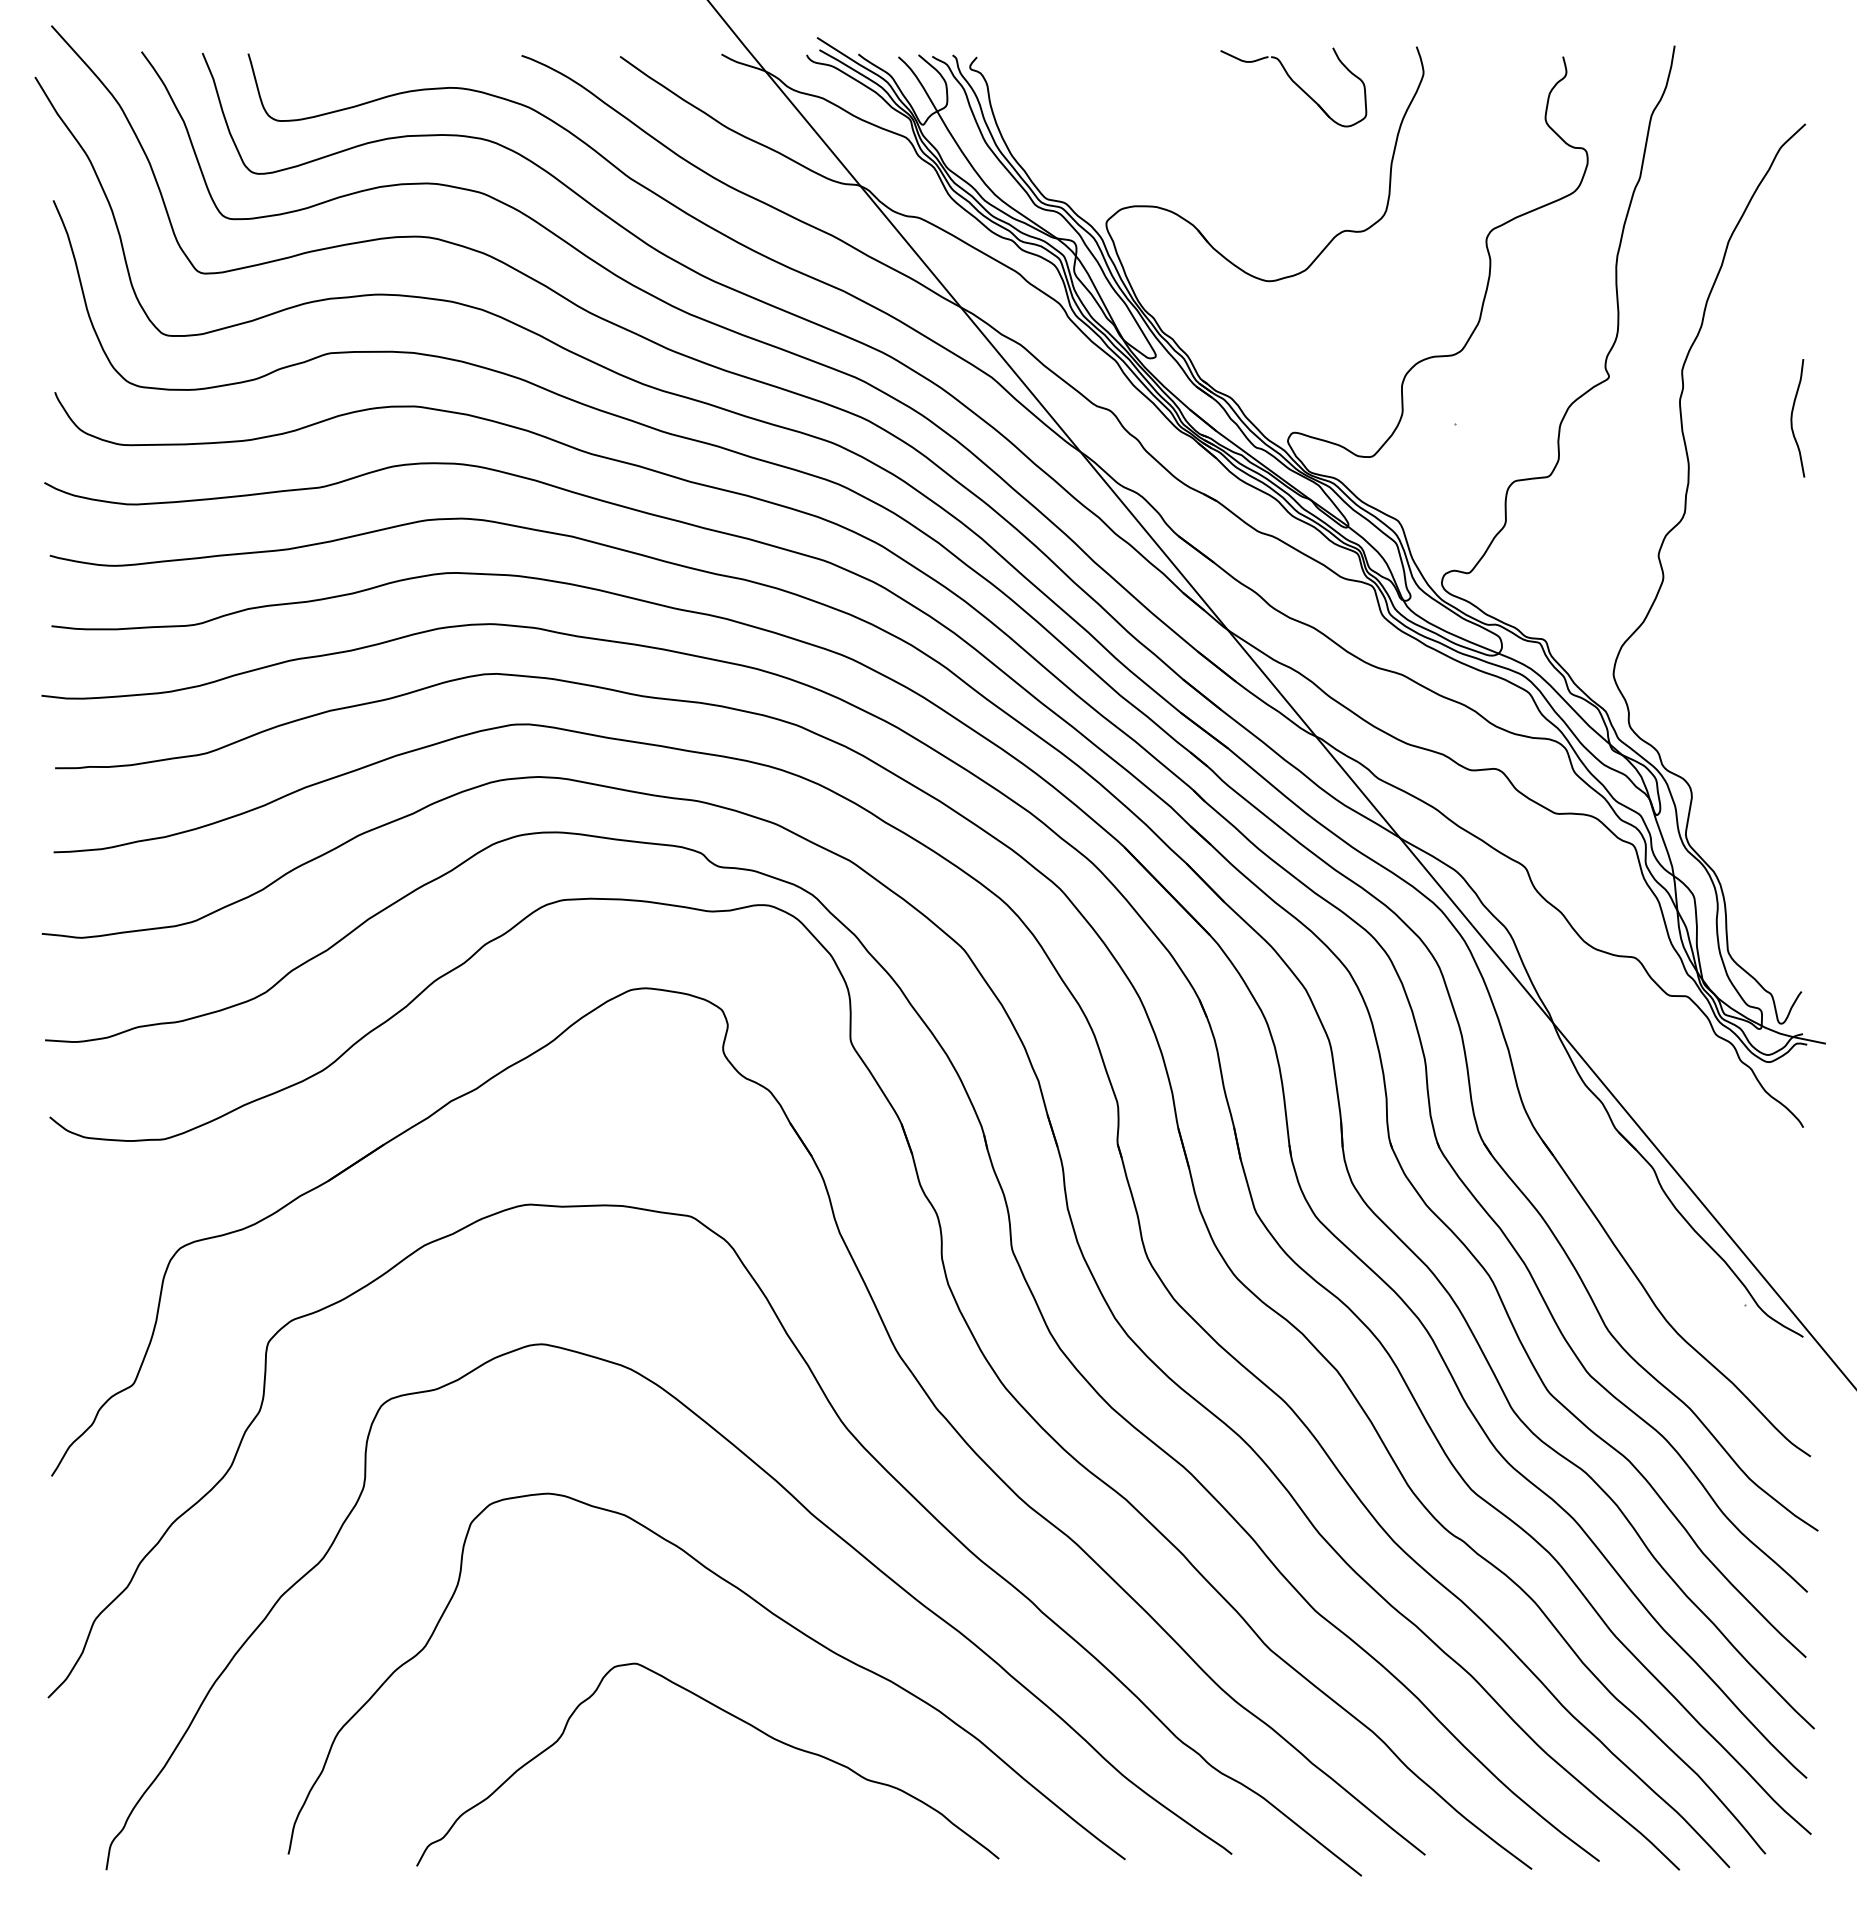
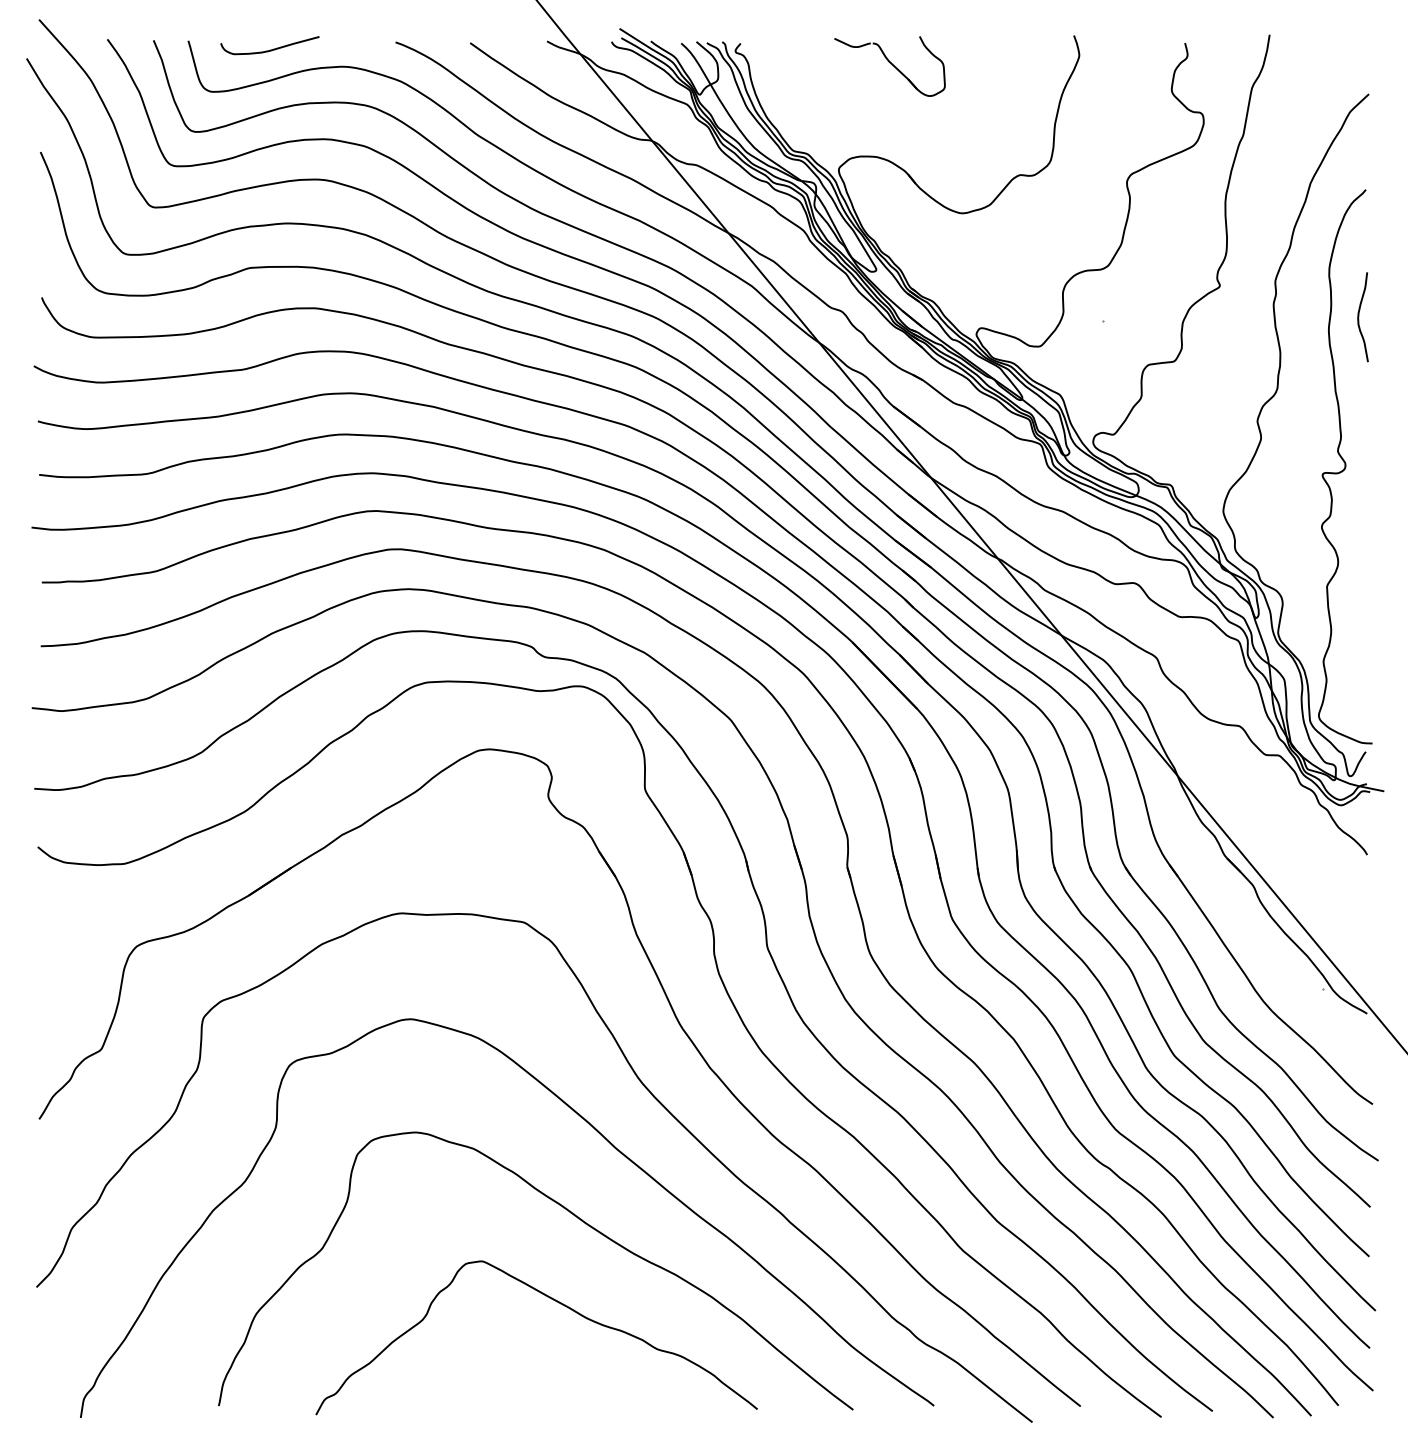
curve: (356, 65) -> (270, 49), added
part: (1293, 87) -> (889, 66), moved
curve: (1774, 615) -> (1345, 466), added

